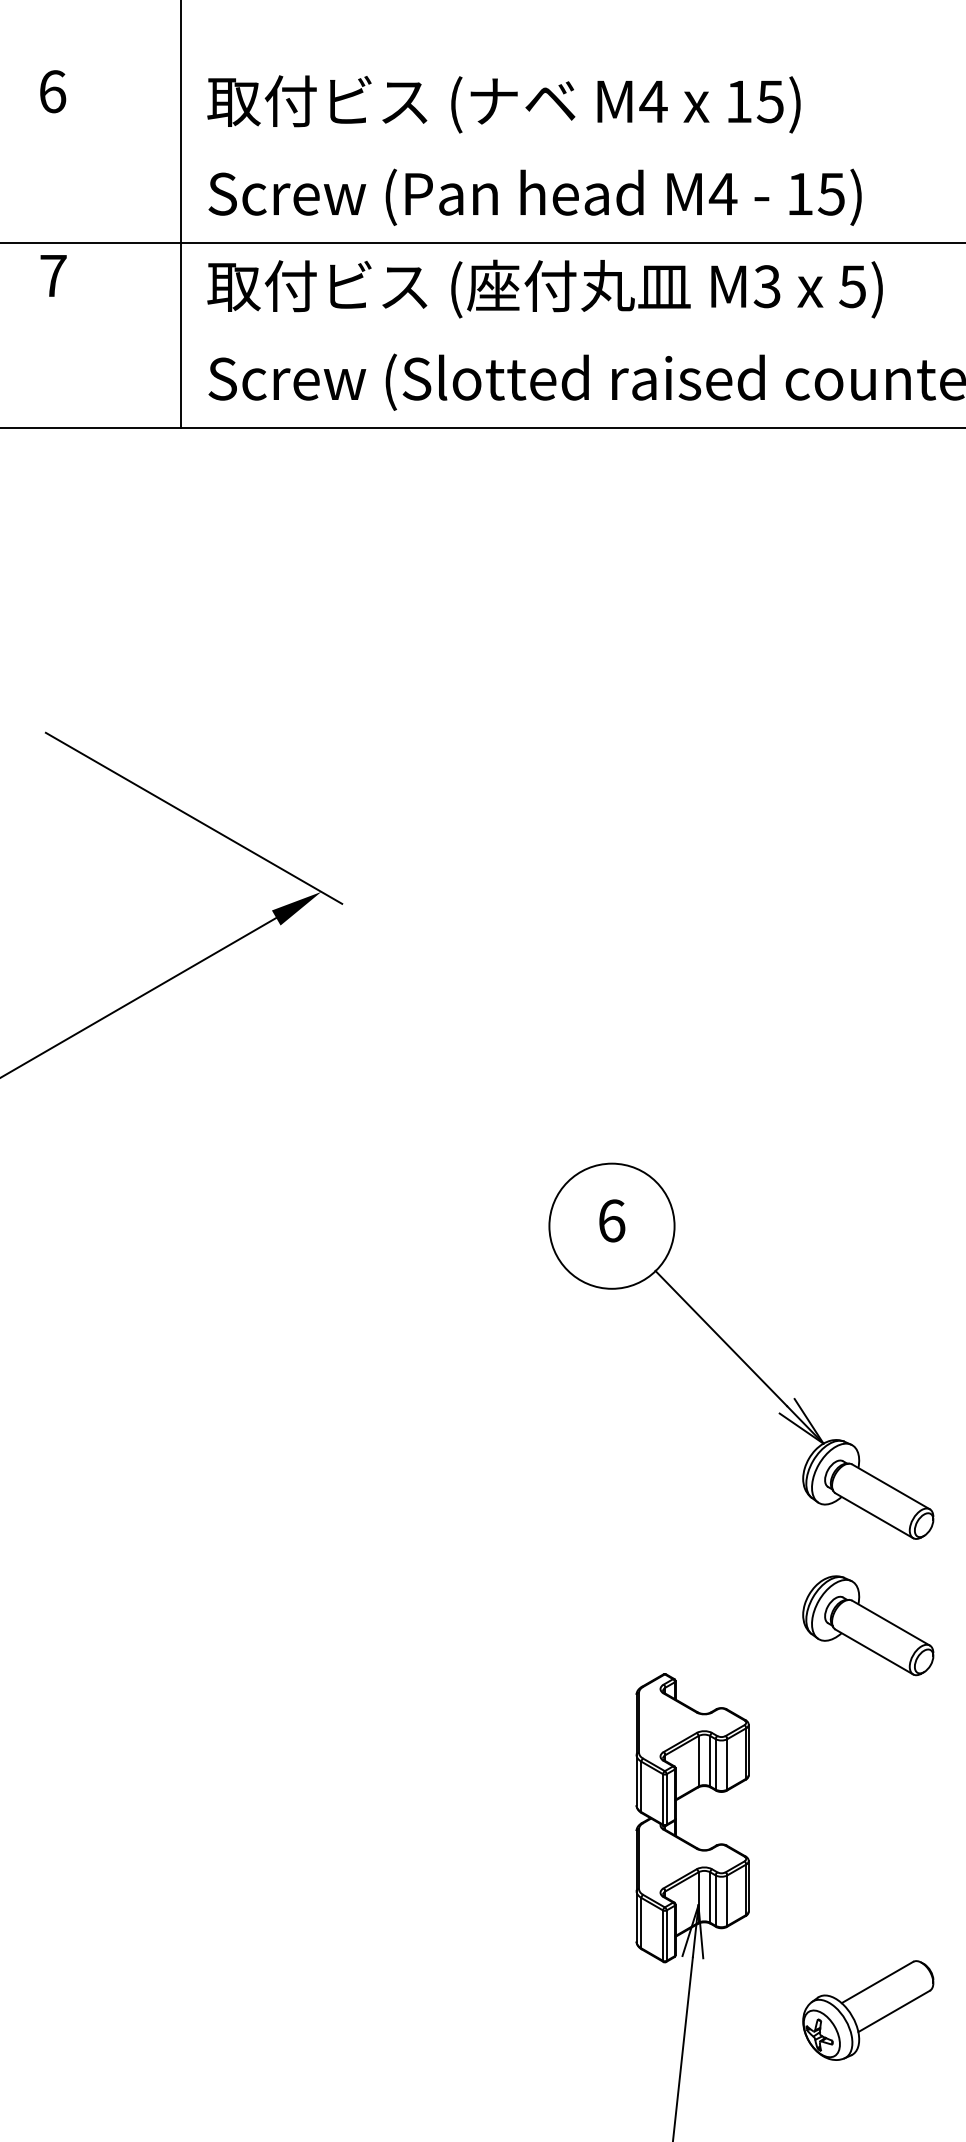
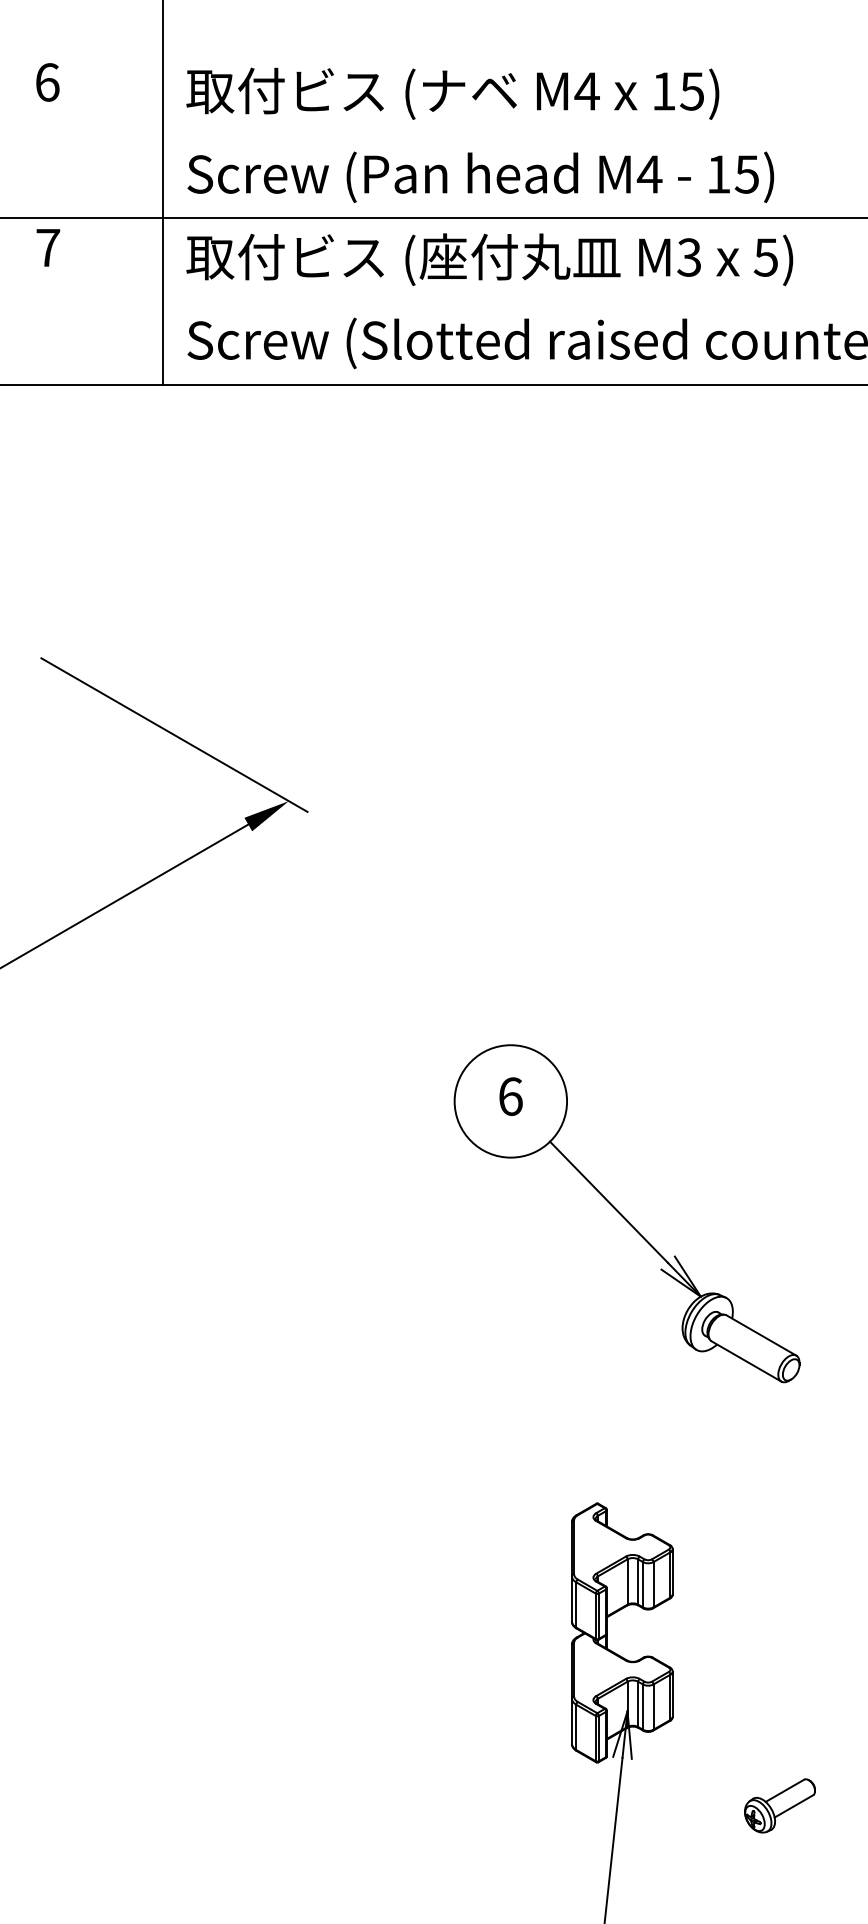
part: (740, 1351) -> (626, 1213), moved
part: (867, 1624) -> (779, 1459), removed
part: (867, 2010) -> (779, 1805), size x0.6

